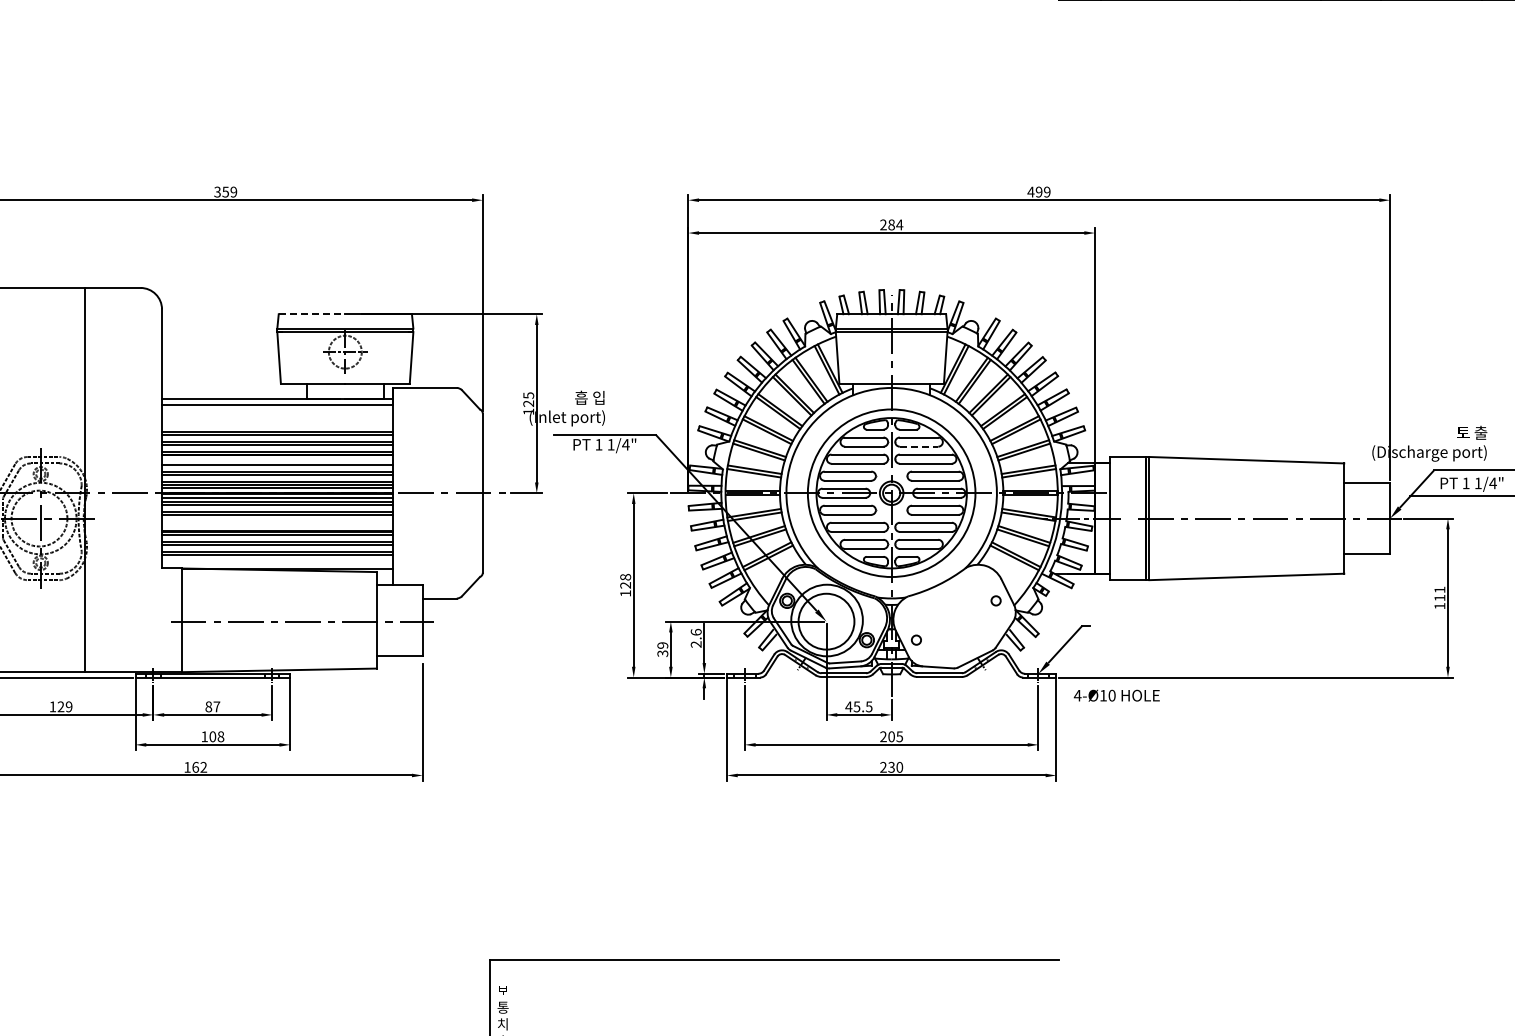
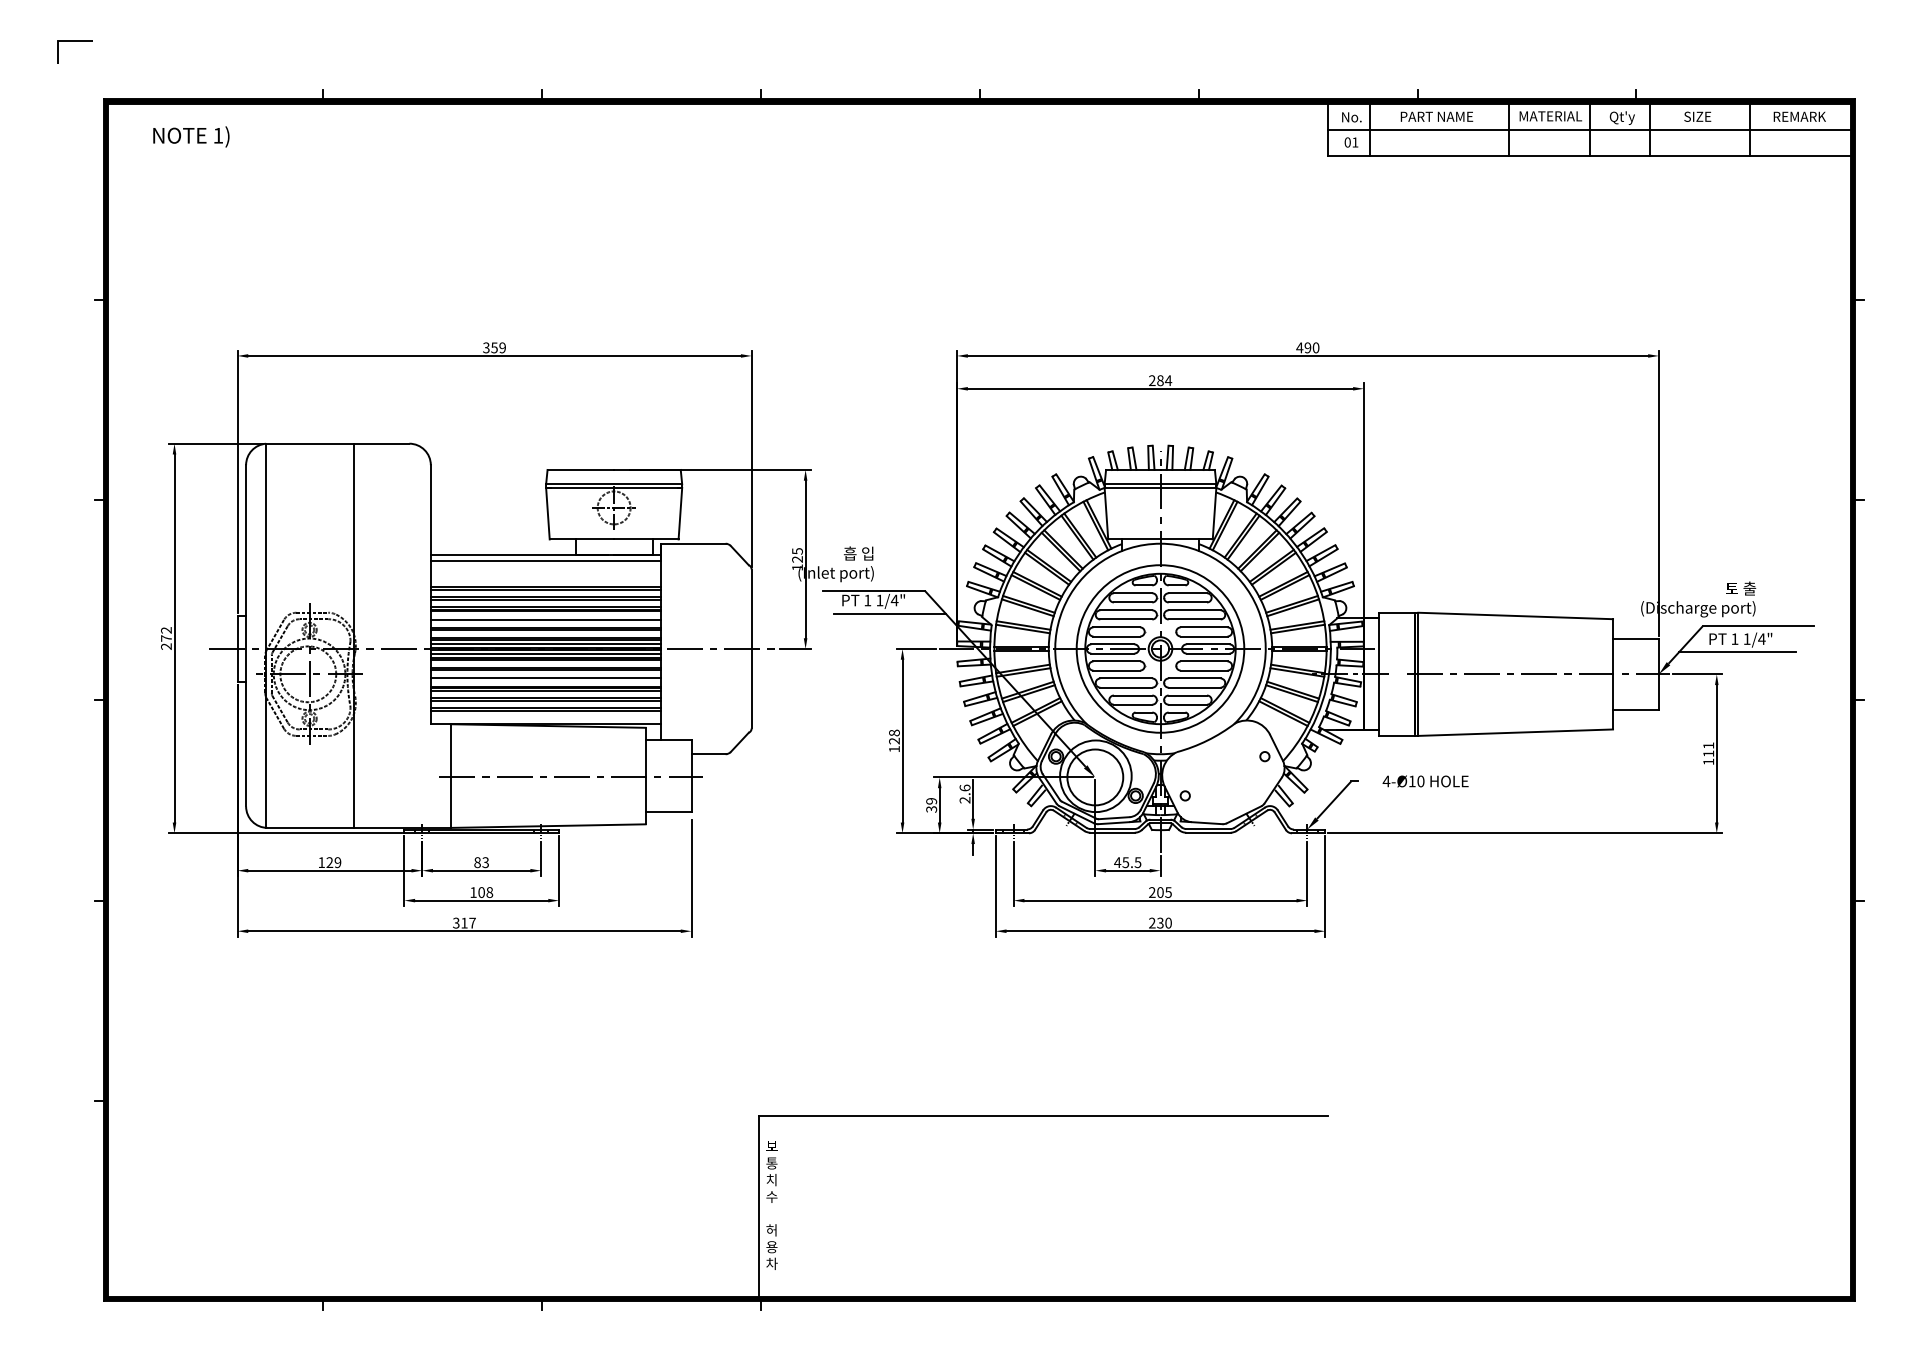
text: (1046, 191) -> (1315, 347), 499 -> 490
line: (312, 313) -> (581, 469), dashed -> solid
line: (919, 446) -> (1188, 602), dashed -> solid
line: (620, 457) -> (889, 613), added
line: (276, 521) -> (545, 677), added
text: (1116, 695) -> (1425, 781), moved
text: (216, 706) -> (485, 862), 87 -> 83
text: (195, 766) -> (464, 922), 162 -> 317

